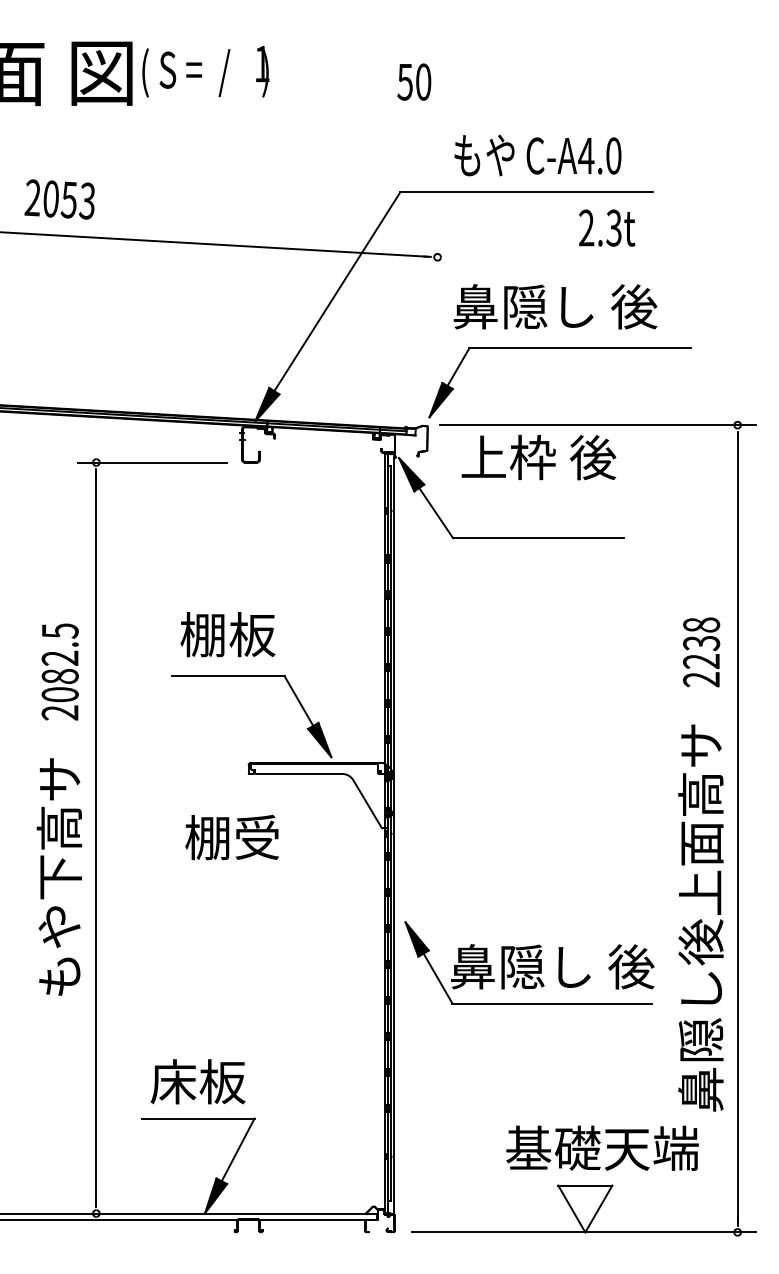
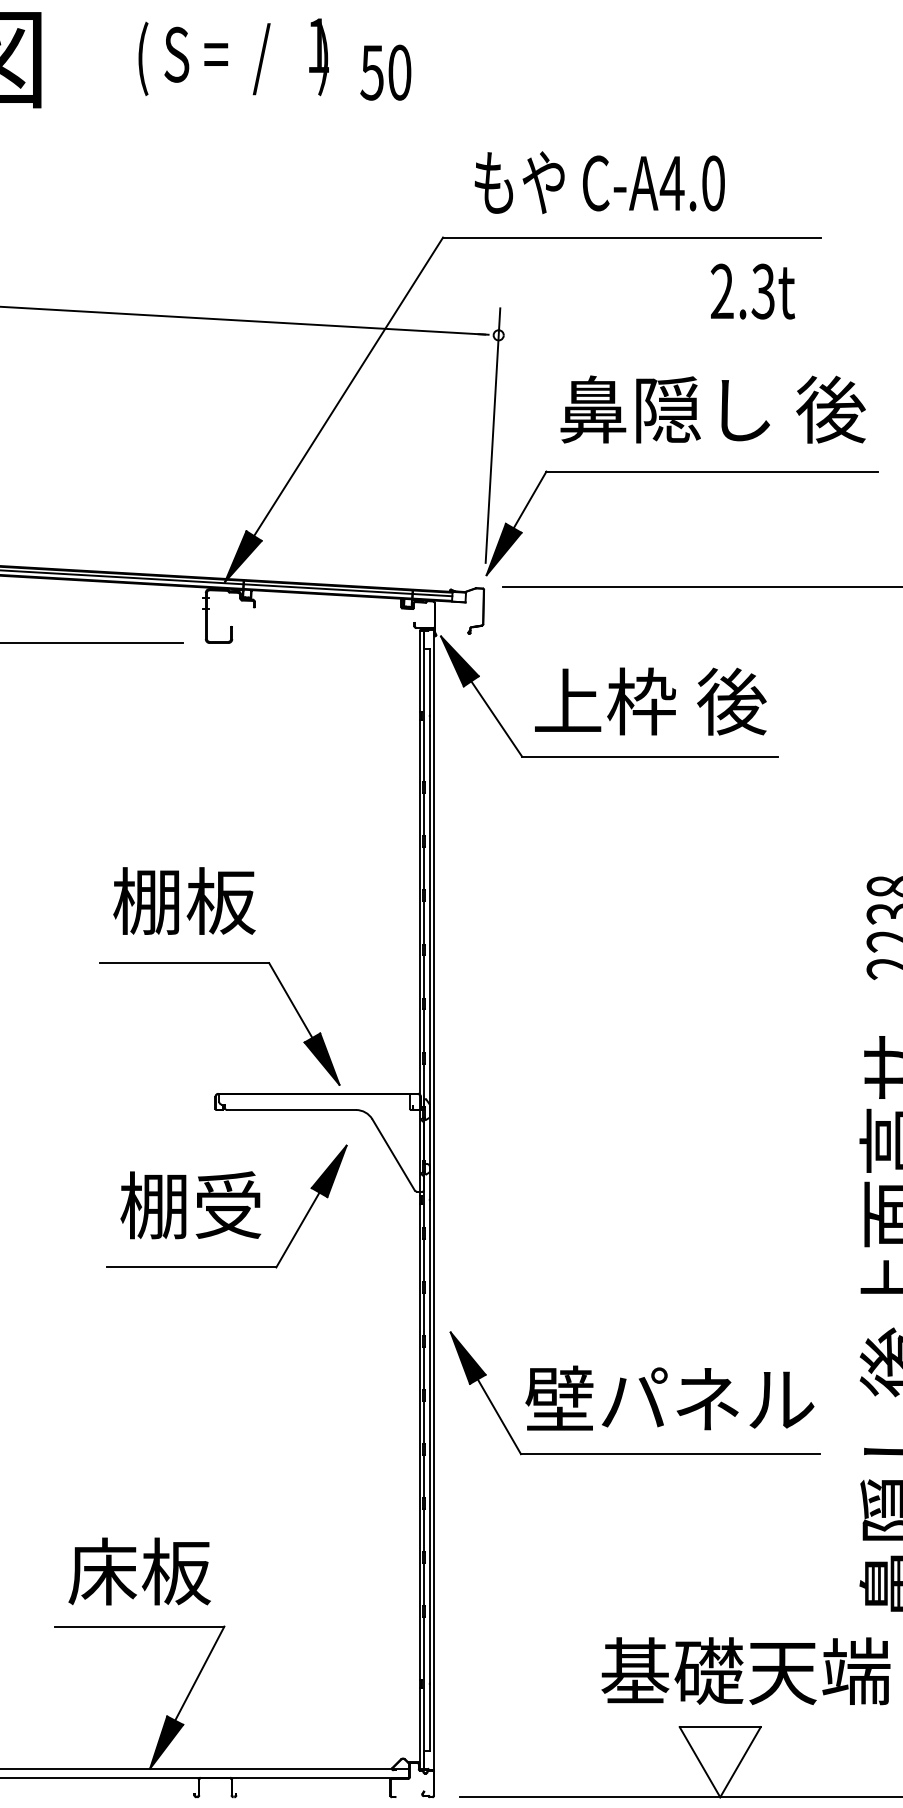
text: (205, 71) -> (233, 56), moved
text: (414, 81) -> (386, 71), moved
text: (537, 155) -> (599, 182), moved
text: (555, 306) -> (713, 409), moved
line: (433, 324) -> (492, 436), added
text: (538, 457) -> (650, 701), moved
part: (256, 878) -> (227, 1266), added
text: (552, 966) -> (671, 1398), 鼻隠し 後 -> 壁パネル

